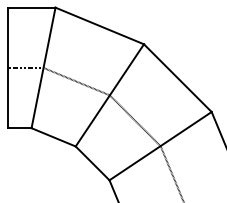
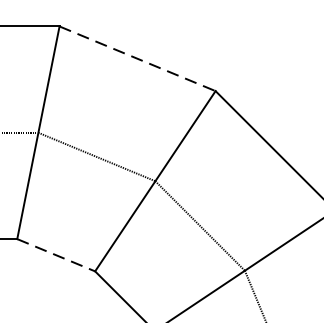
line: (99, 25) -> (137, 57), solid -> dashed
line: (53, 137) -> (55, 255), solid -> dashed

